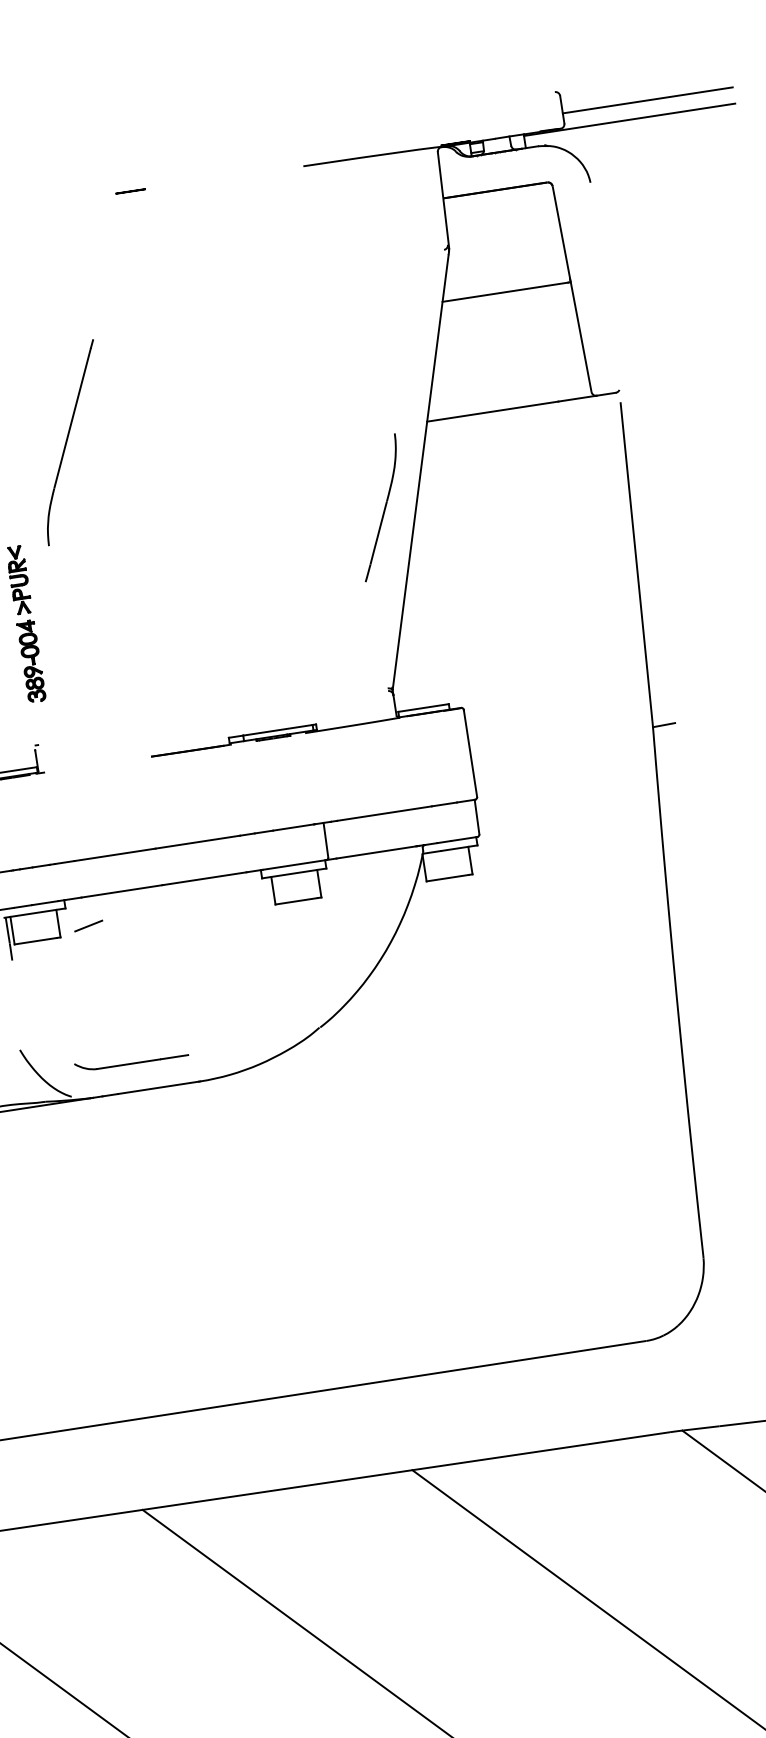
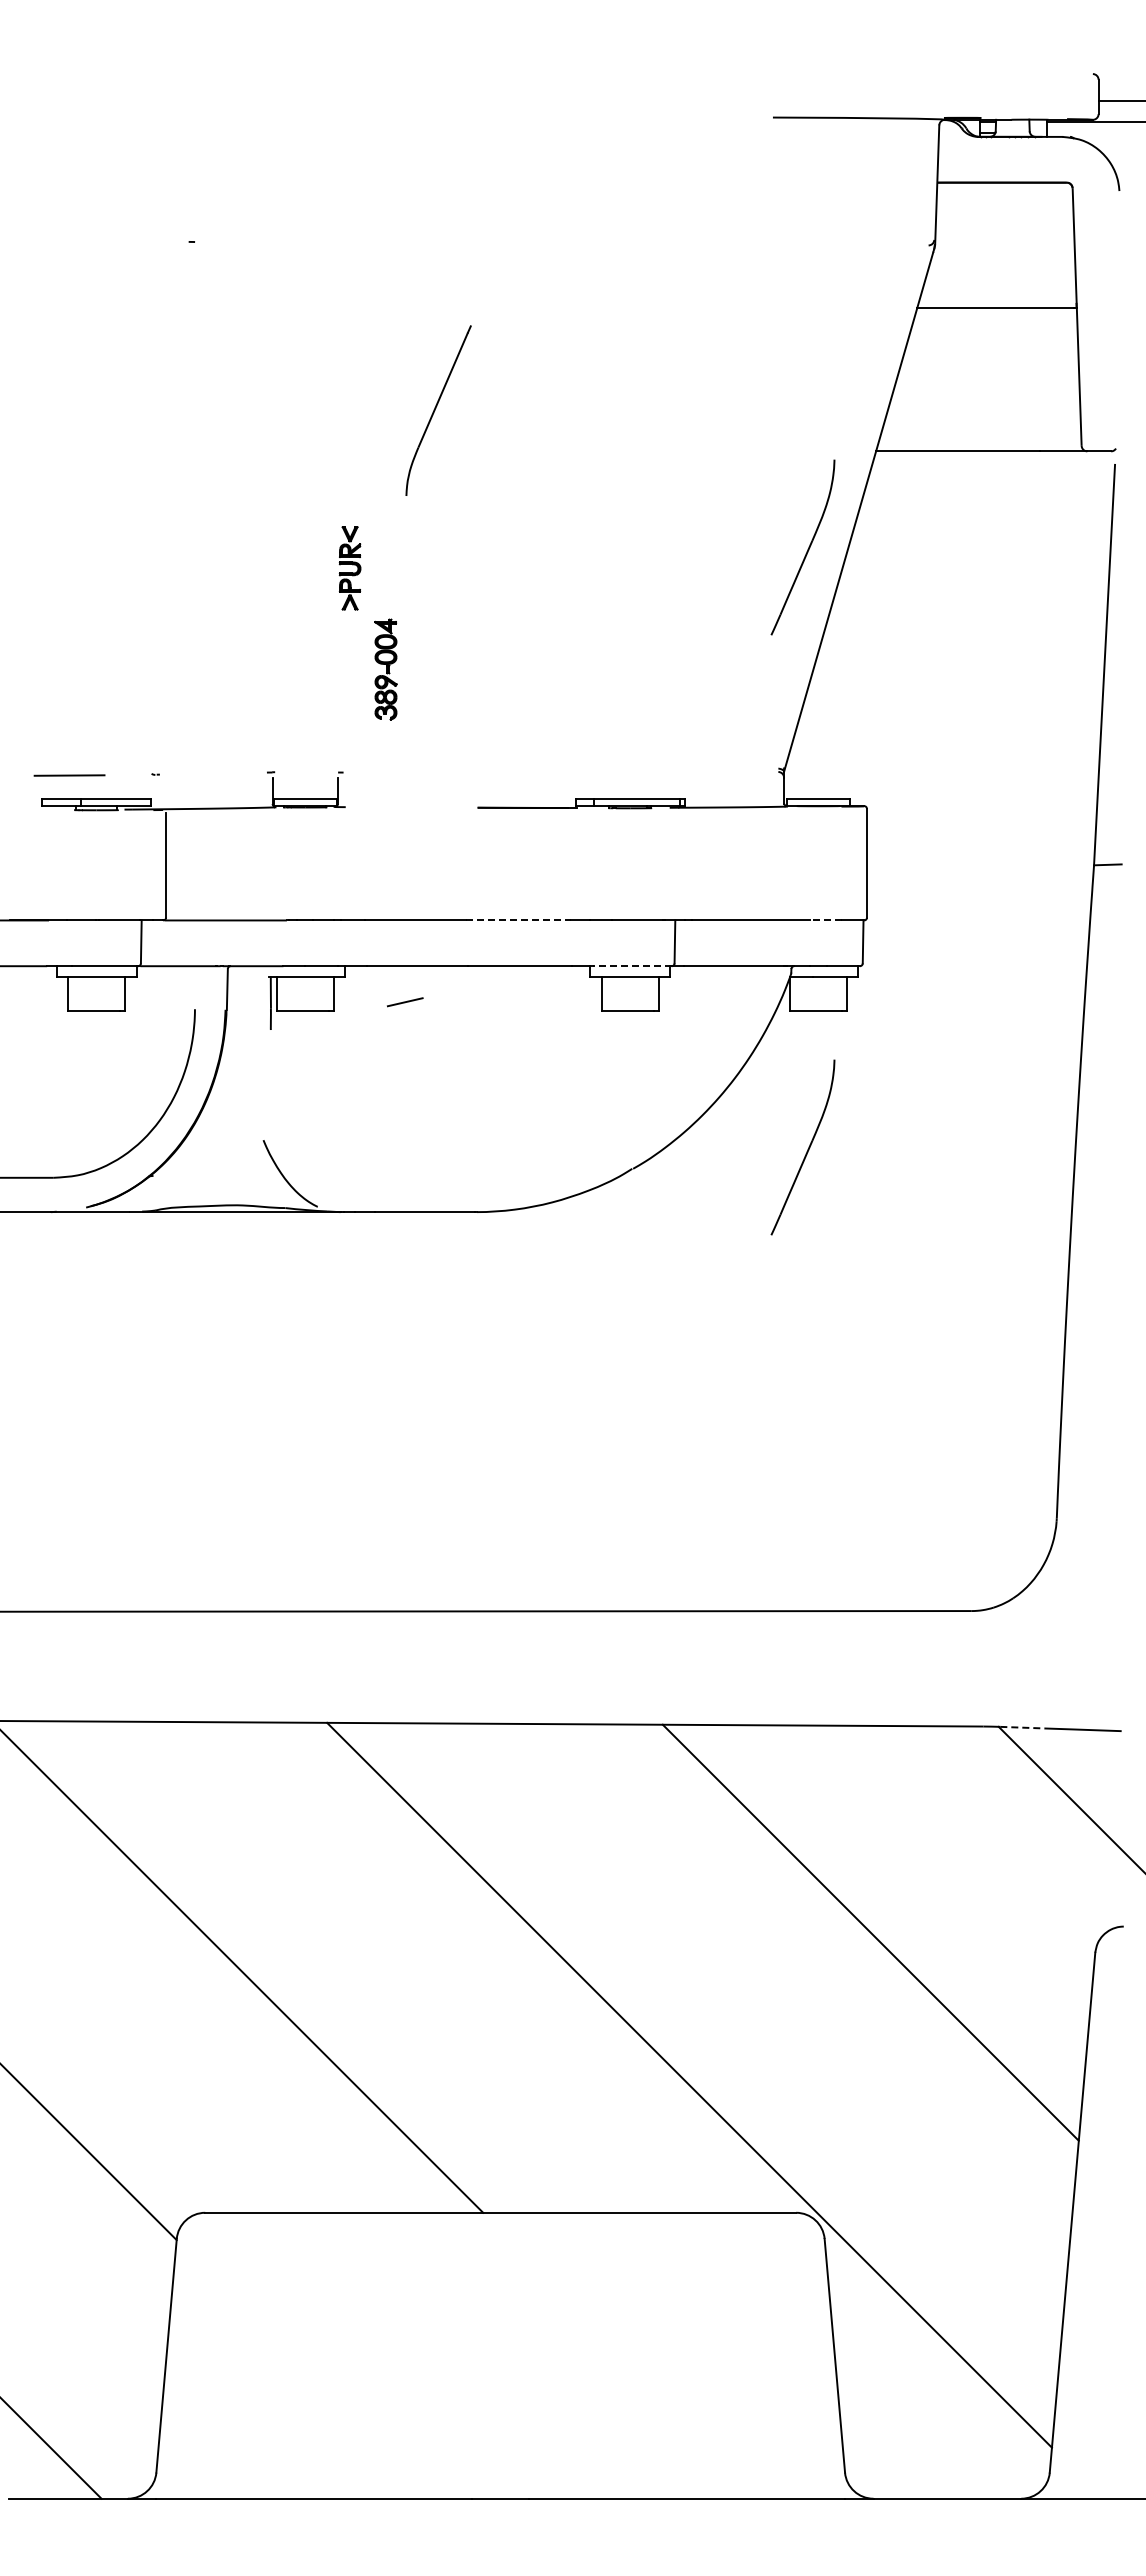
line: (130, 191) -> (557, 115), removed
part: (70, 442) -> (438, 410), size x0.7
part: (31, 661) -> (385, 669), moved
line: (444, 804) -> (825, 920), solid -> dashed
line: (197, 842) -> (518, 920), solid -> dashed
line: (294, 865) -> (632, 966), solid -> dashed
line: (88, 926) -> (405, 1002), moved
part: (453, 989) -> (802, 1147), added
part: (131, 1059) -> (397, 1172), removed
line: (701, 1428) -> (1022, 1727), solid -> dashed

